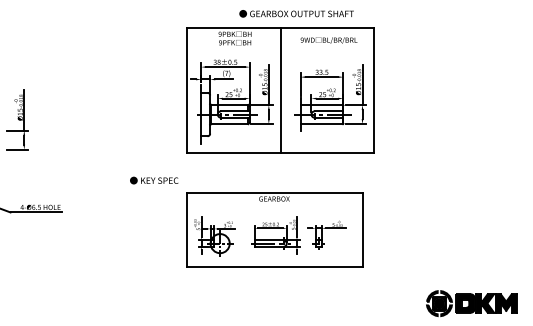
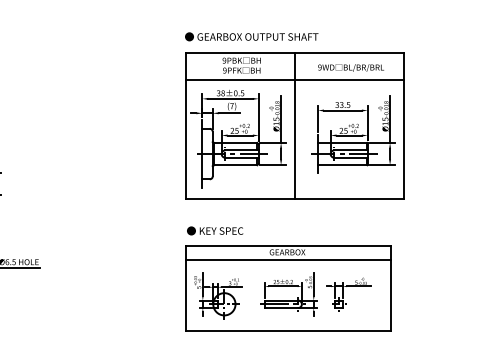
text: (296, 13) -> (251, 36), moved
line: (280, 51) -> (294, 80), added
text: (154, 180) -> (215, 230), moved
line: (274, 205) -> (287, 259), added

